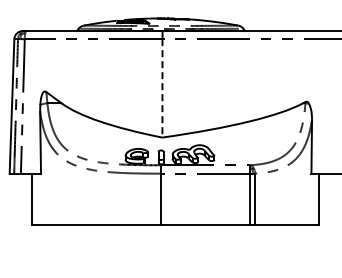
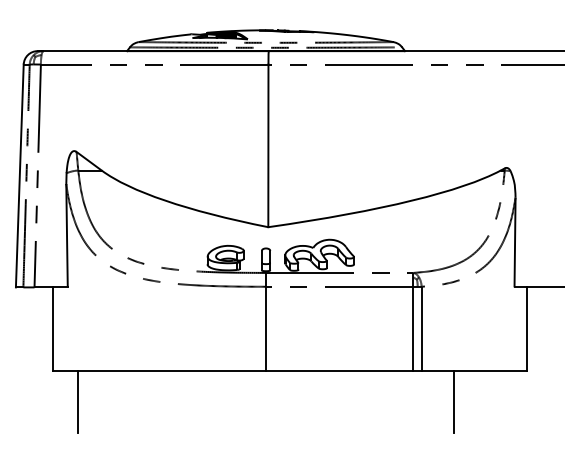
line: (162, 88) -> (268, 146), dashed -> solid
line: (47, 243) -> (78, 402), added
line: (274, 243) -> (453, 402), added

